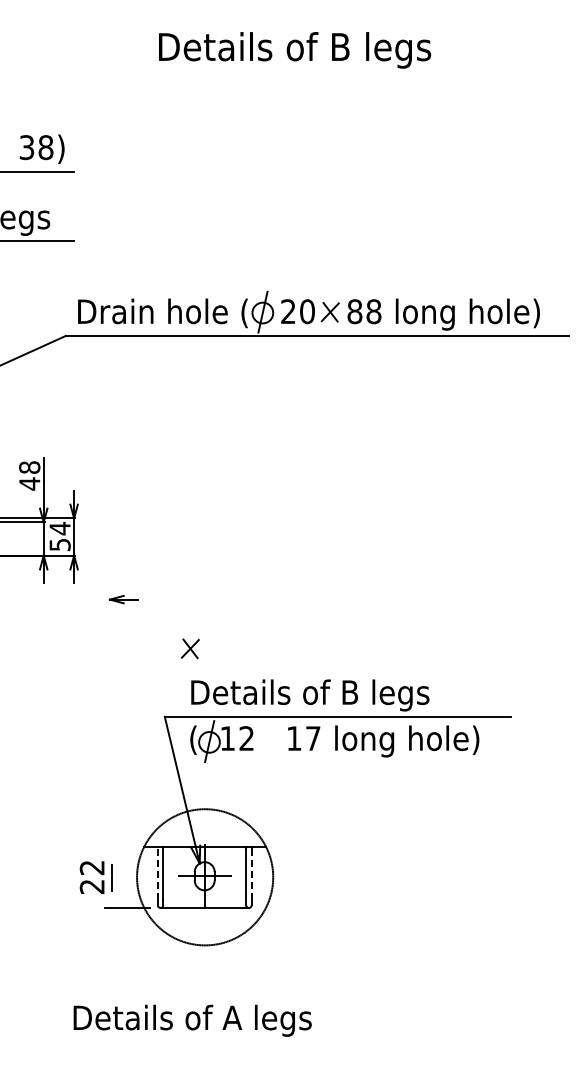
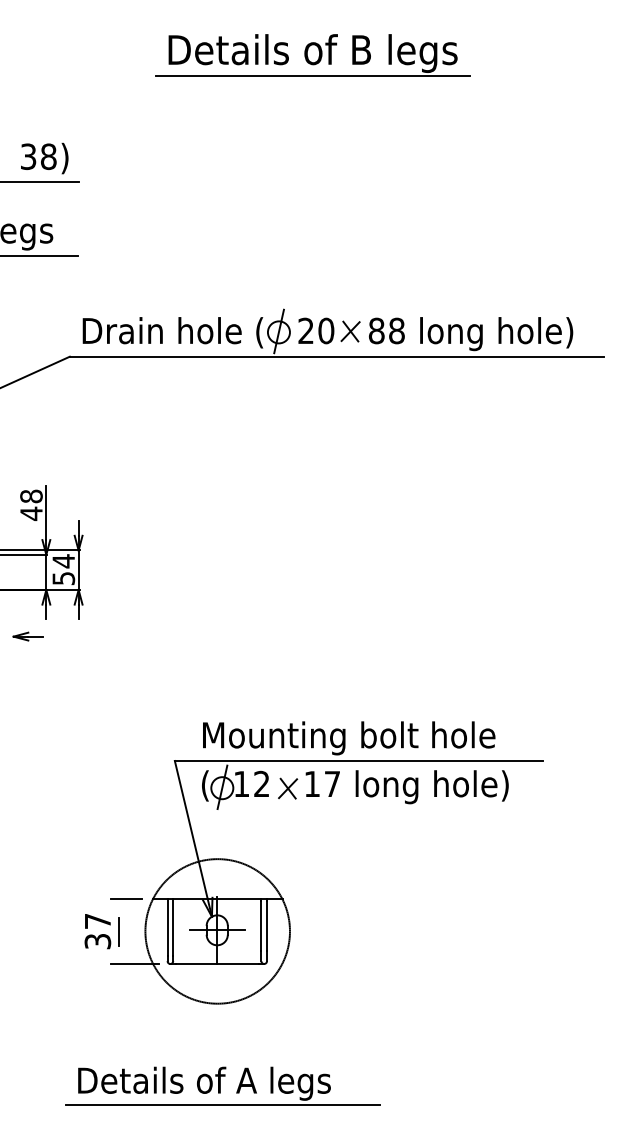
line: (294, 71) -> (312, 75), added
part: (123, 599) -> (28, 636), moved
part: (189, 648) -> (287, 788), moved
text: (330, 695) -> (350, 738), Details of B legs -> Mounting bolt hole
line: (118, 847) -> (125, 899), added
line: (251, 872) -> (266, 926), dashed -> solid
line: (157, 873) -> (167, 927), dashed -> solid
text: (91, 877) -> (97, 931), 22 -> 37
line: (209, 1040) -> (222, 1104), added

